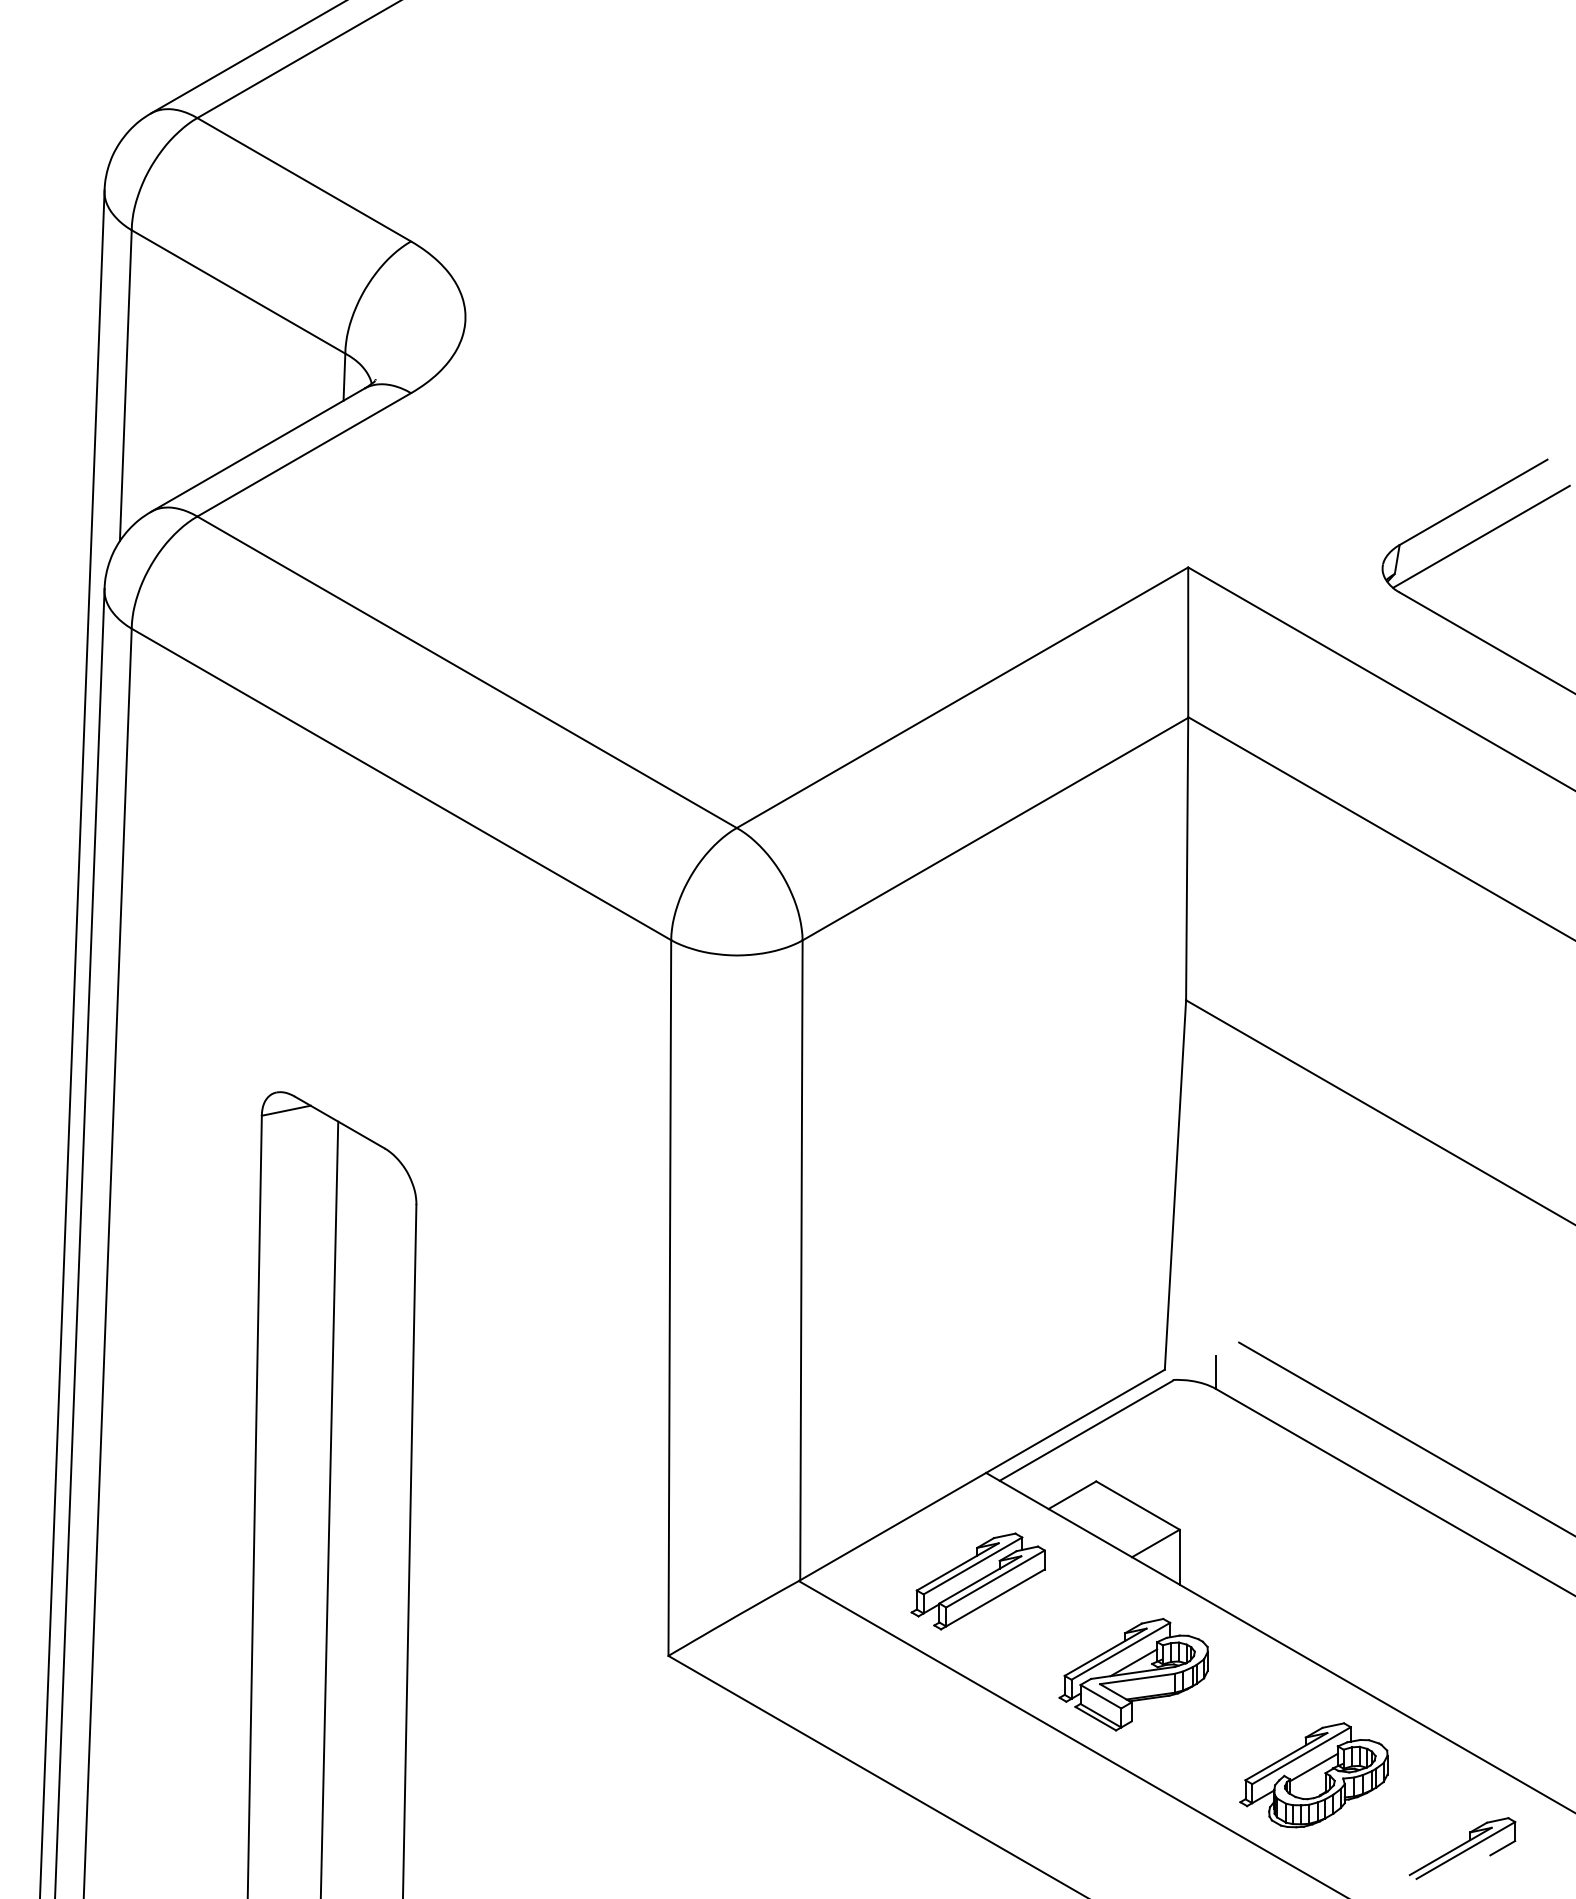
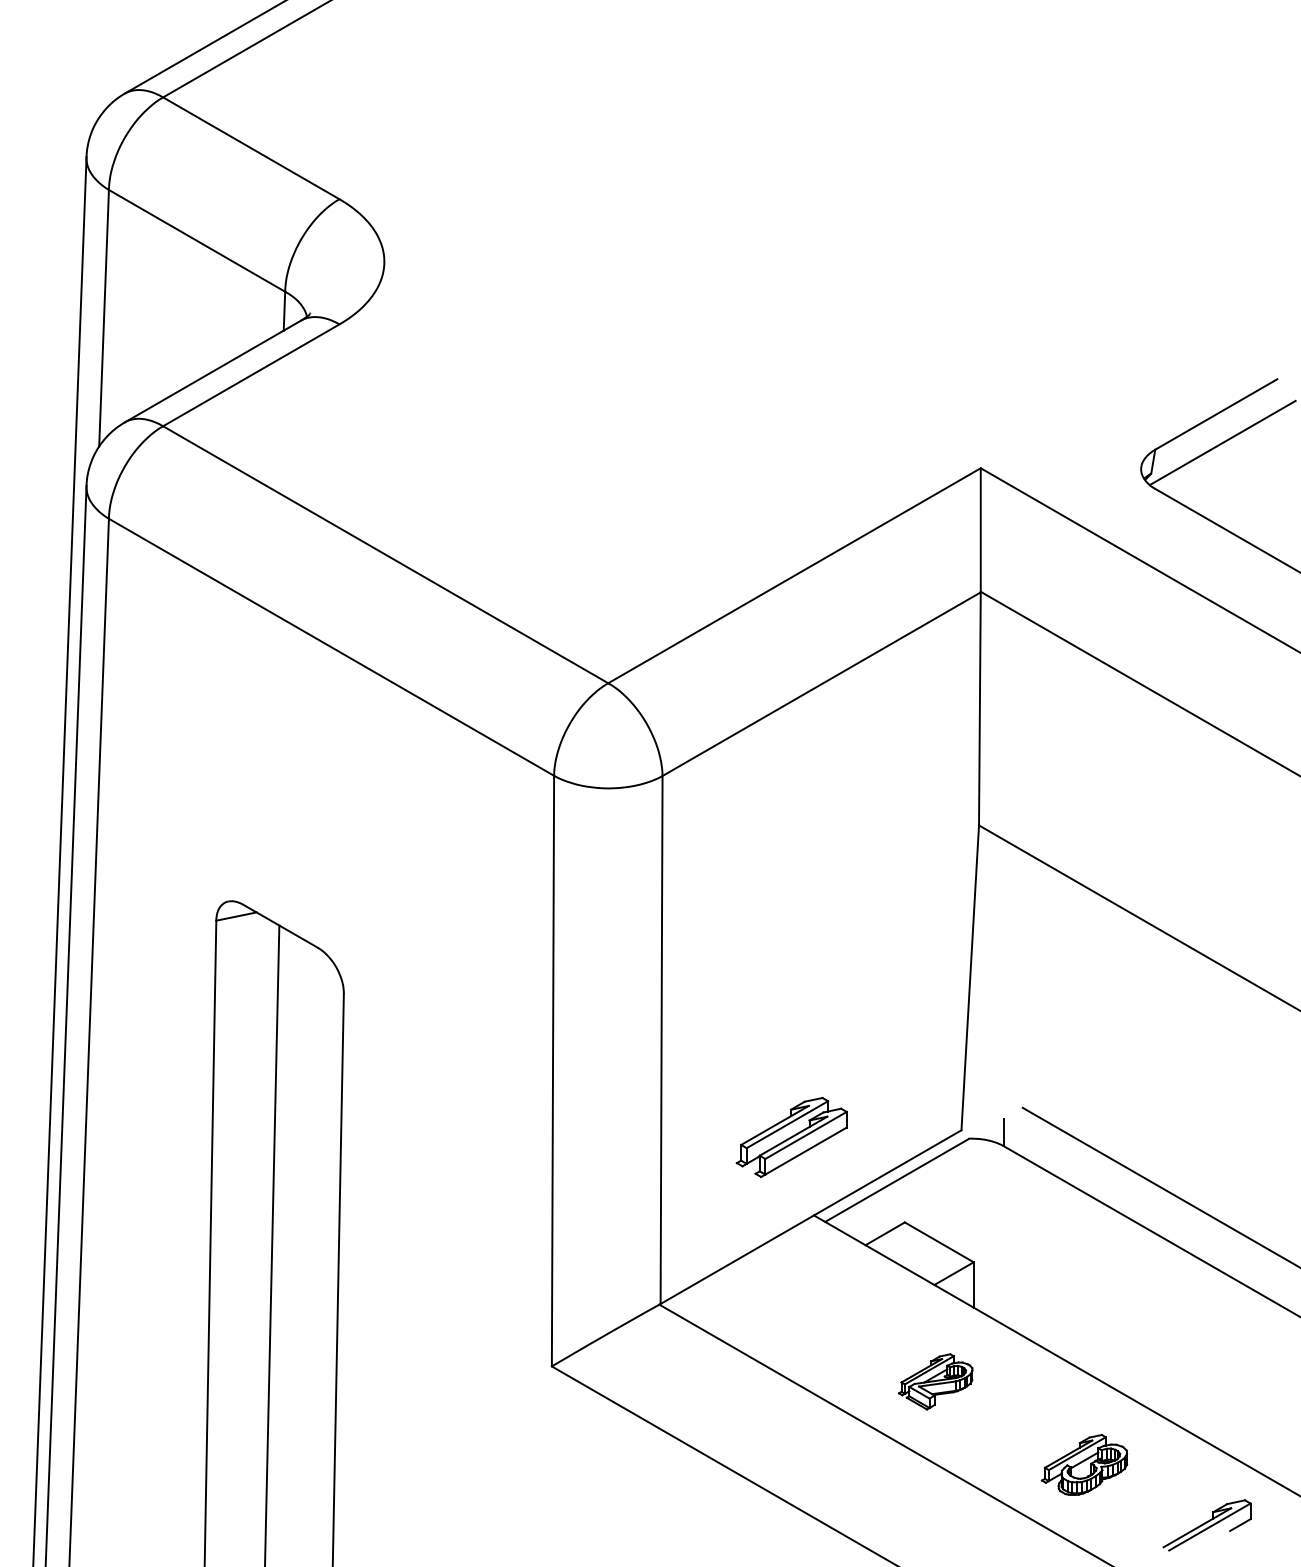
part: (977, 1581) -> (791, 1137), moved
part: (1133, 1674) -> (935, 1381), size x0.6
part: (1313, 1775) -> (1084, 1465), size x0.7

